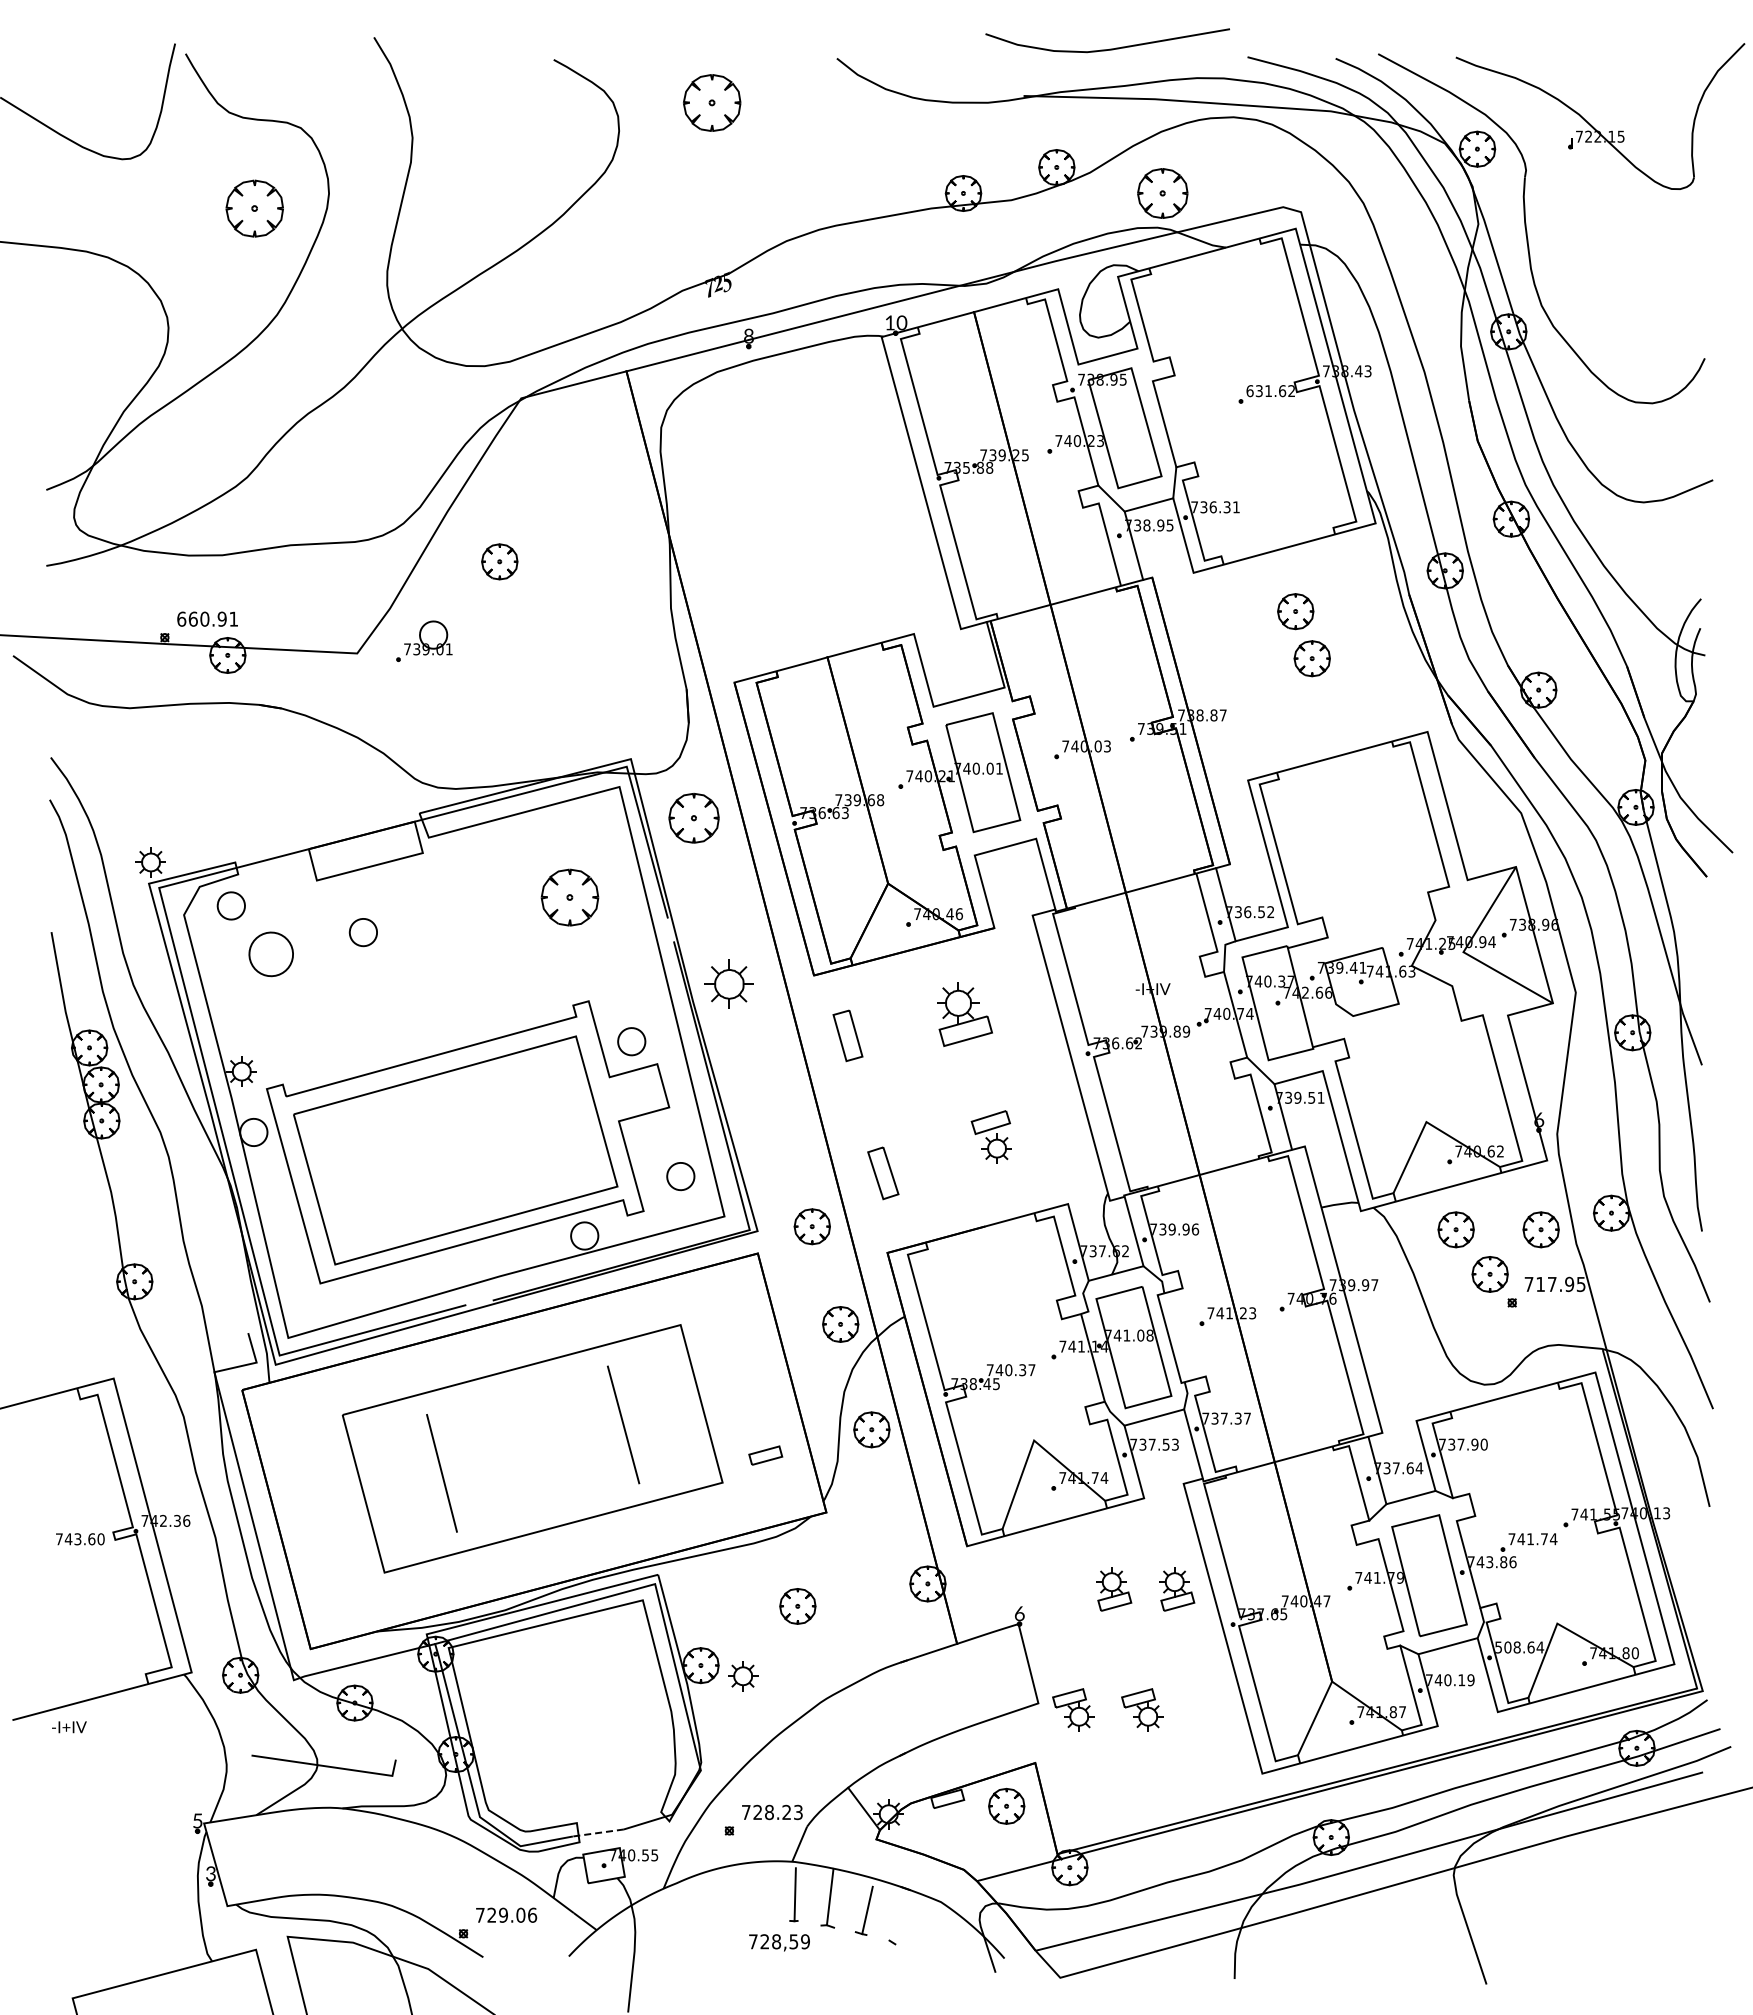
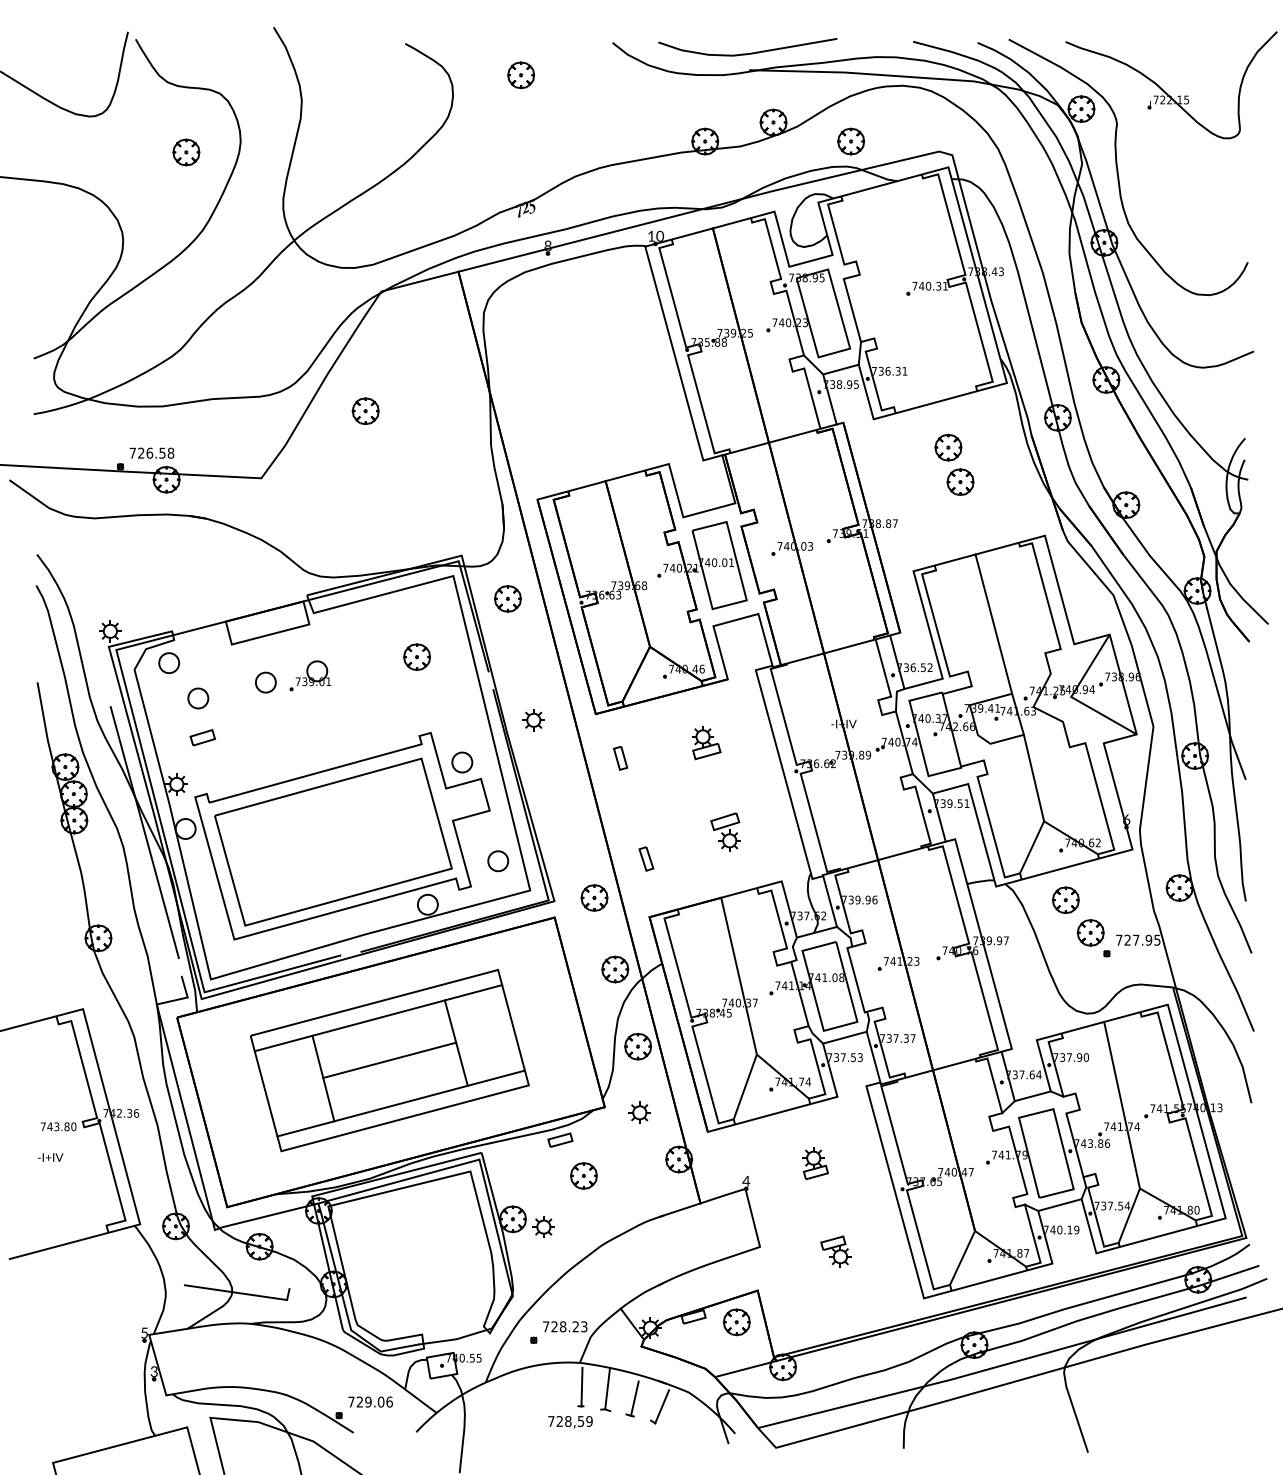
curve: (1109, 48) -> (749, 52), moved
part: (711, 102) -> (520, 74), size x0.62
part: (1162, 193) -> (850, 141), size x0.71
part: (254, 207) -> (186, 151), size x0.62
text: (1270, 391) -> (929, 286), 631.62 -> 740.31
text: (207, 618) -> (151, 452), 660.91 -> 726.58
part: (424, 640) -> (310, 675), moved
part: (693, 817) -> (507, 598), size x0.71
line: (1357, 852) -> (993, 624), added
part: (569, 897) -> (416, 656), size x0.62
part: (270, 953) -> (197, 697), size x0.62
part: (729, 983) -> (533, 719), size x0.62
part: (276, 1007) -> (202, 737), added
part: (965, 1014) -> (706, 742), size x0.71
part: (847, 1035) -> (620, 757), size x0.62
line: (1412, 1062) -> (1033, 777), added
line: (197, 1137) -> (144, 832), added
part: (882, 1173) -> (645, 859), size x0.62
part: (1540, 1229) -> (1127, 900), removed
text: (1540, 1283) -> (1127, 939), 717.95 -> 727.95
line: (1009, 1333) -> (738, 976), added
line: (517, 1390) -> (378, 1017), added
line: (532, 1448) -> (389, 1060), added
part: (765, 1455) -> (560, 1140), moved
line: (548, 1507) -> (401, 1103), added
line: (1532, 1509) -> (1121, 1105), added
part: (874, 1520) -> (640, 1113), added
text: (91, 1539) -> (66, 1126), 743.60 -> 743.80
part: (1177, 1589) -> (861, 1163), removed
text: (1019, 1613) -> (746, 1181), 6 -> 4
text: (1514, 1647) -> (1108, 1206), 508.64 -> 737.54
part: (1073, 1709) -> (785, 1251), removed
text: (69, 1727) -> (50, 1157), moved
line: (598, 1832) -> (437, 1341), dashed -> solid
line: (904, 1921) -> (661, 1406), added

